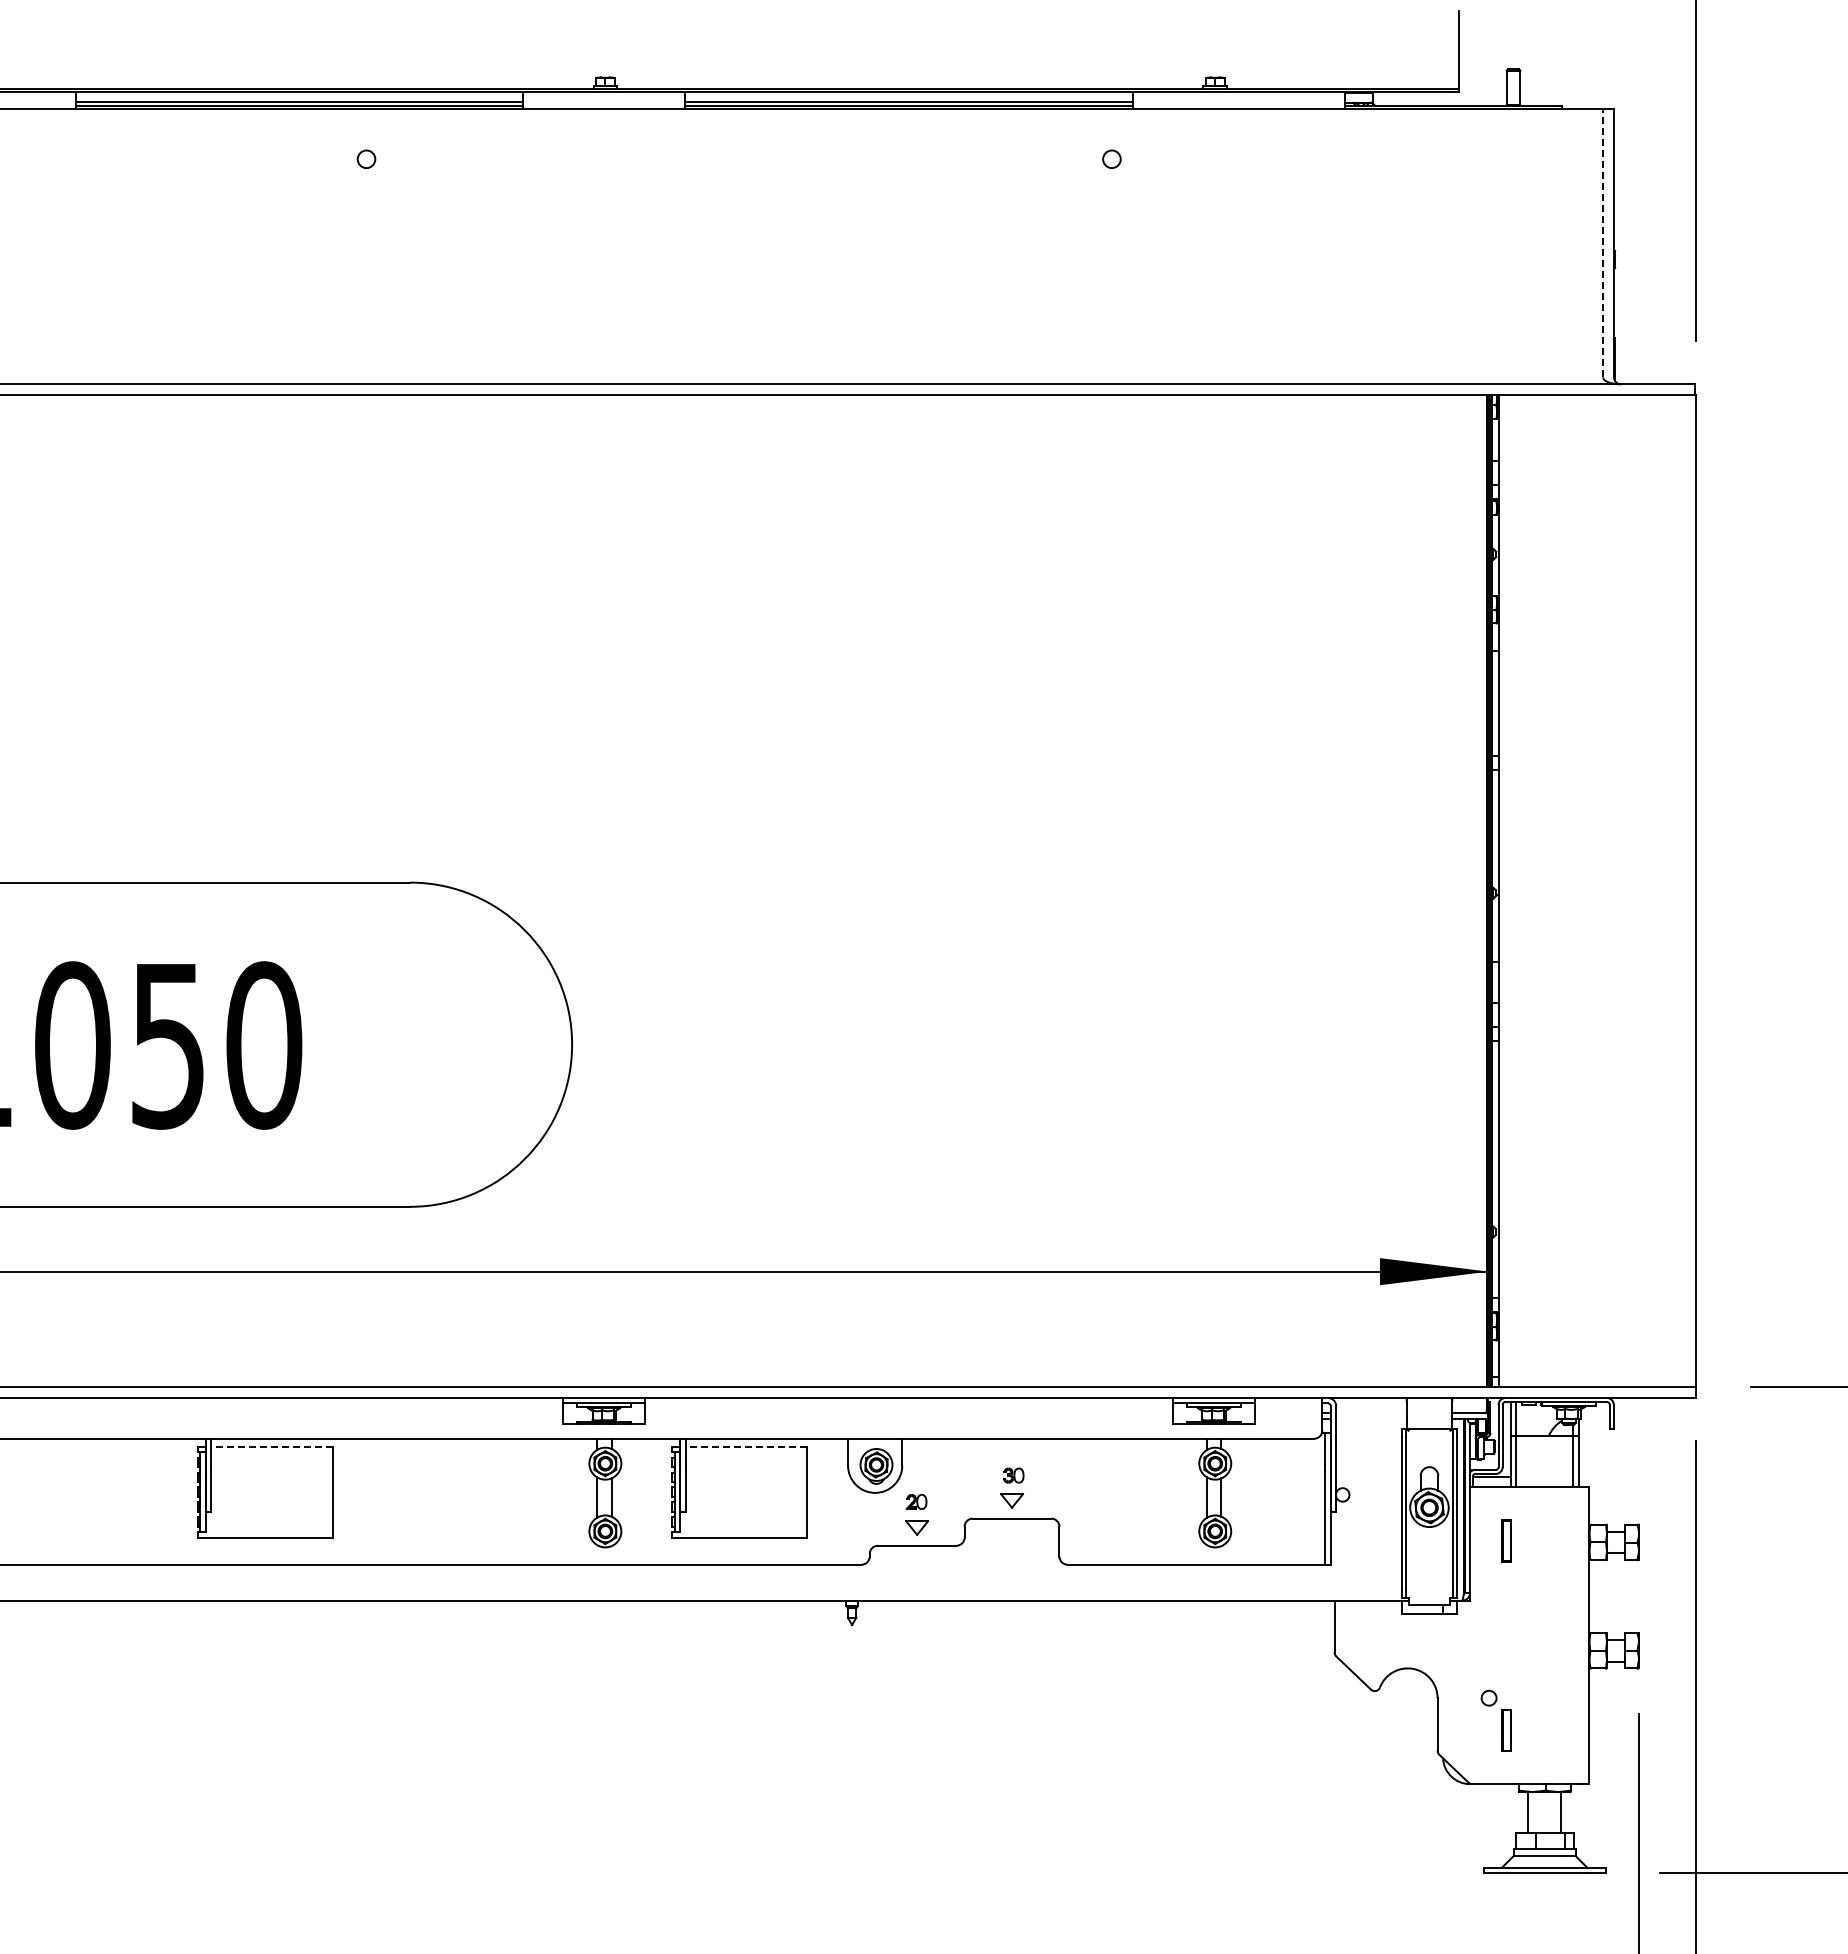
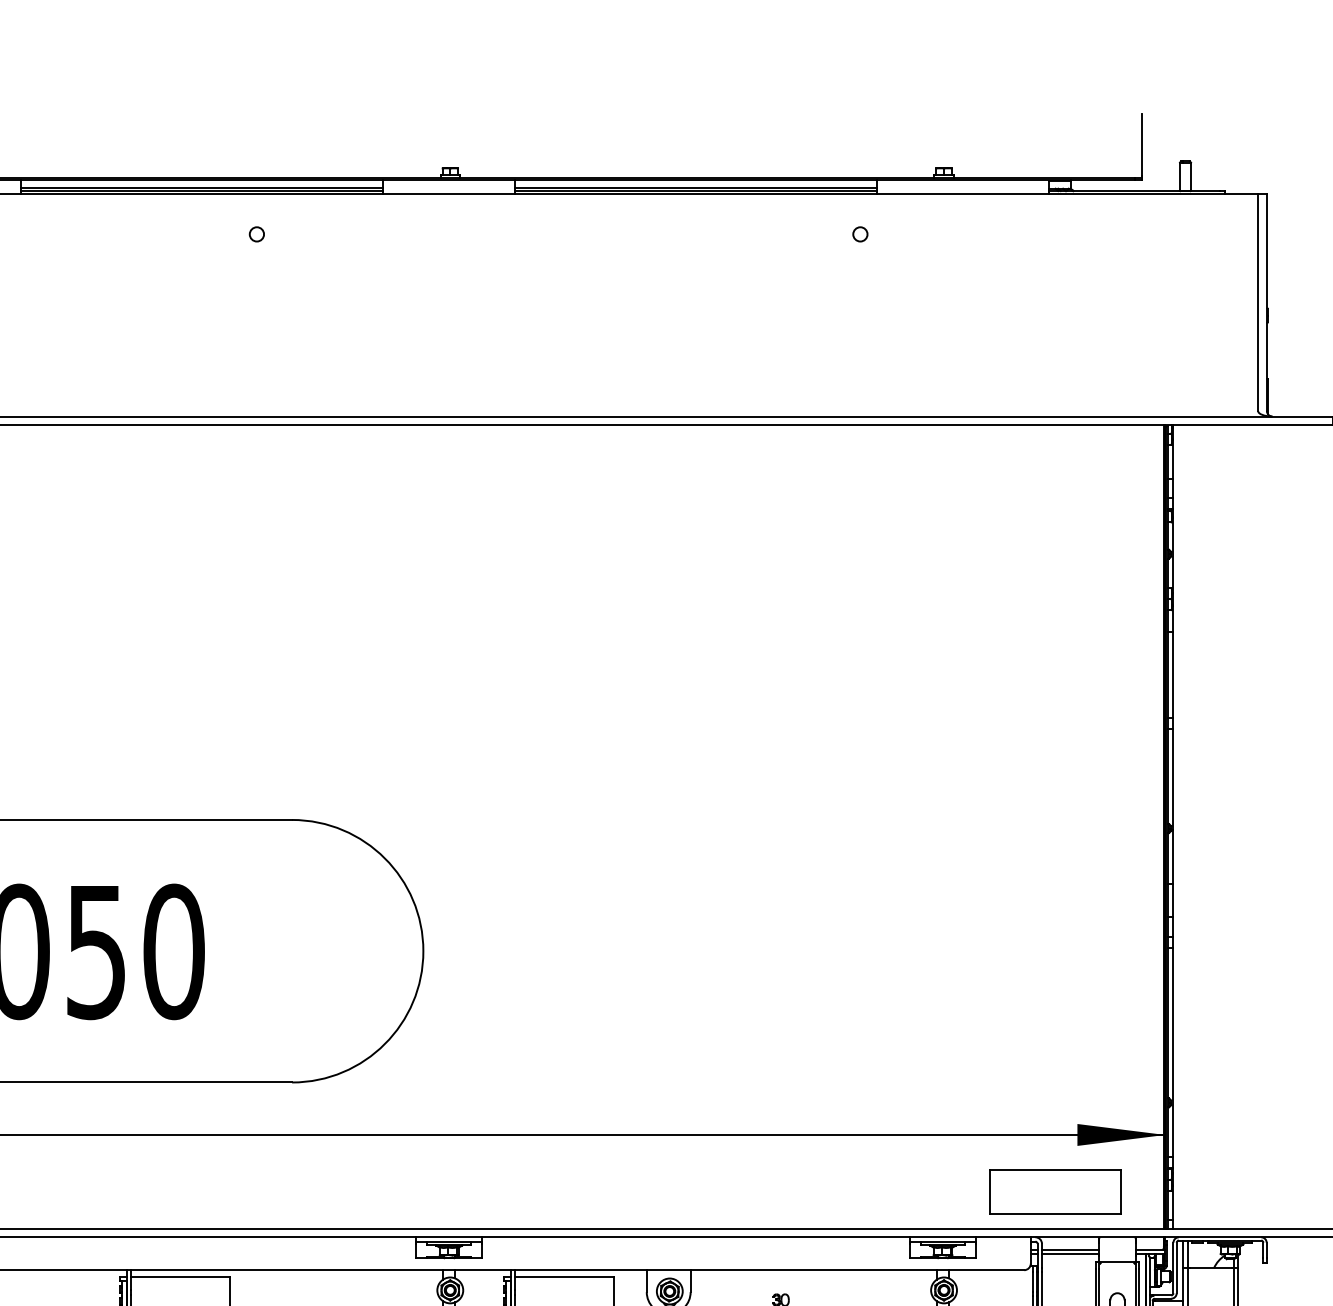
line: (1603, 242) -> (1258, 301), dashed -> solid
part: (1352, 1341) -> (1055, 1191), added
line: (1371, 1413) -> (1070, 1249), added
line: (1371, 1418) -> (1070, 1253), added
line: (272, 1446) -> (180, 1276), dashed -> solid
line: (746, 1446) -> (564, 1276), dashed -> solid

